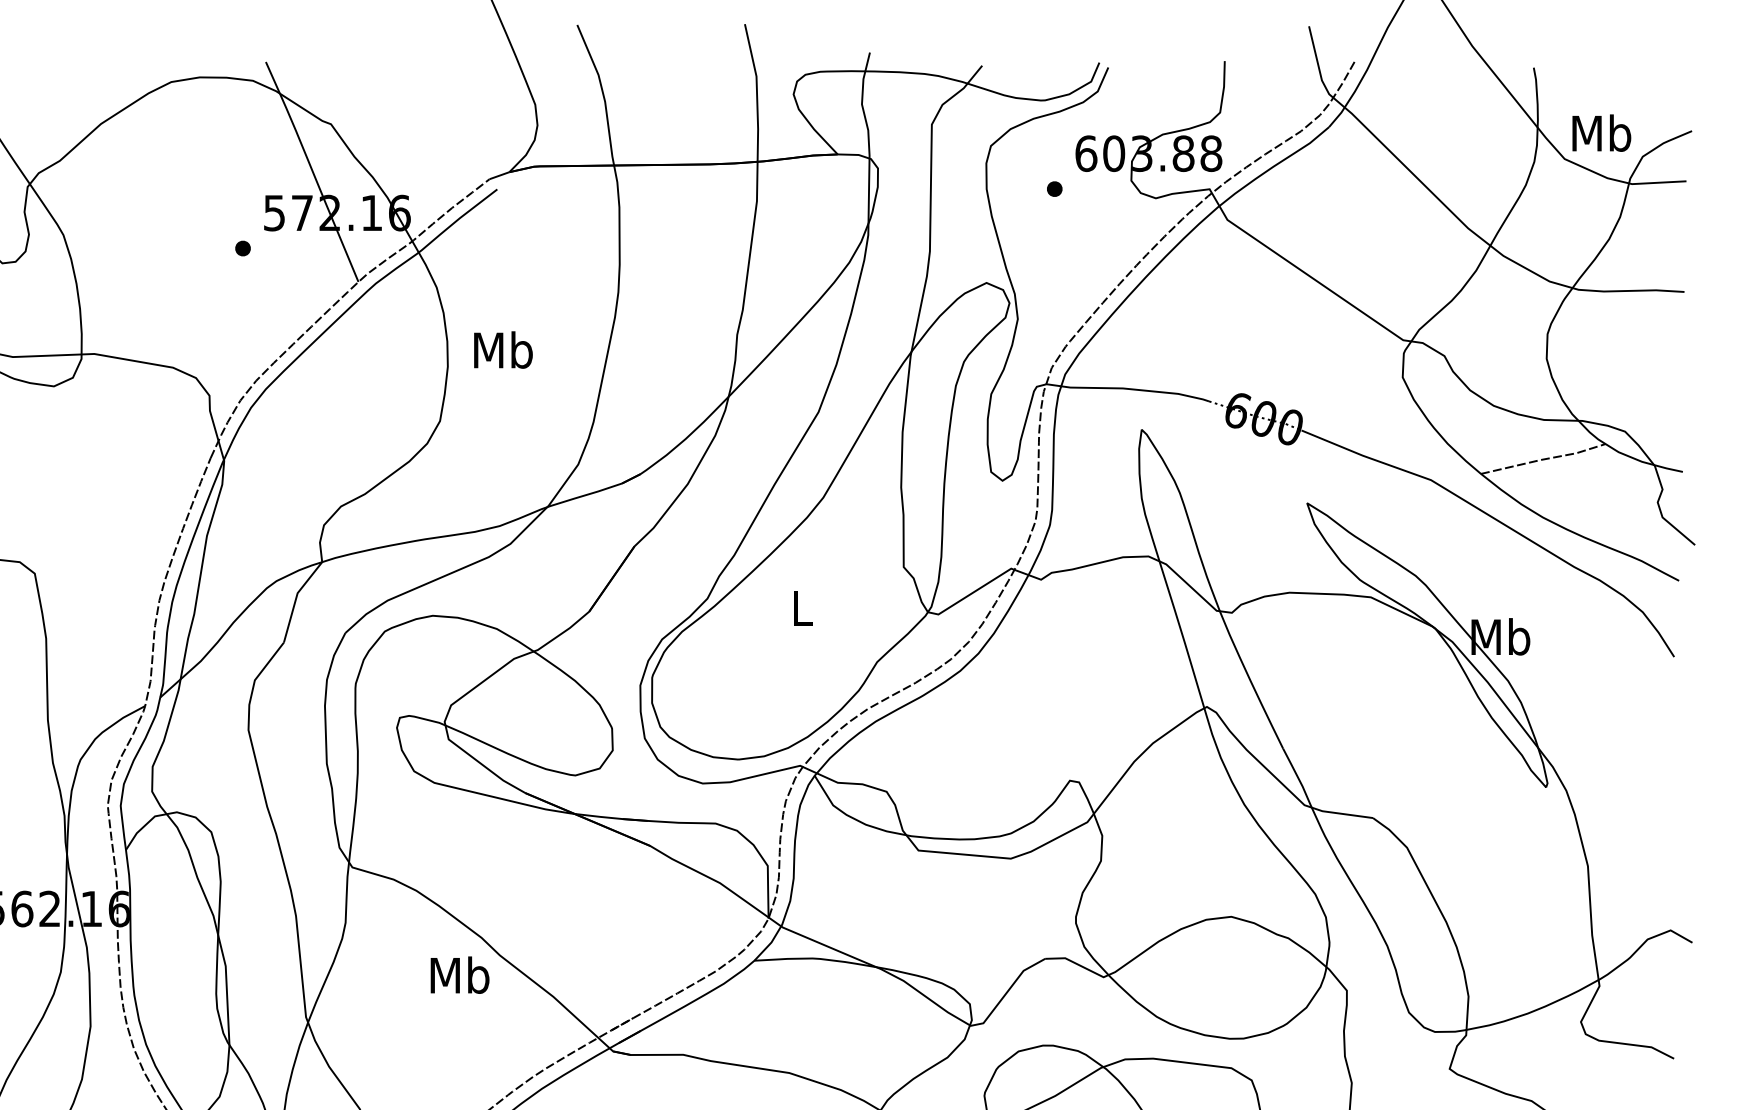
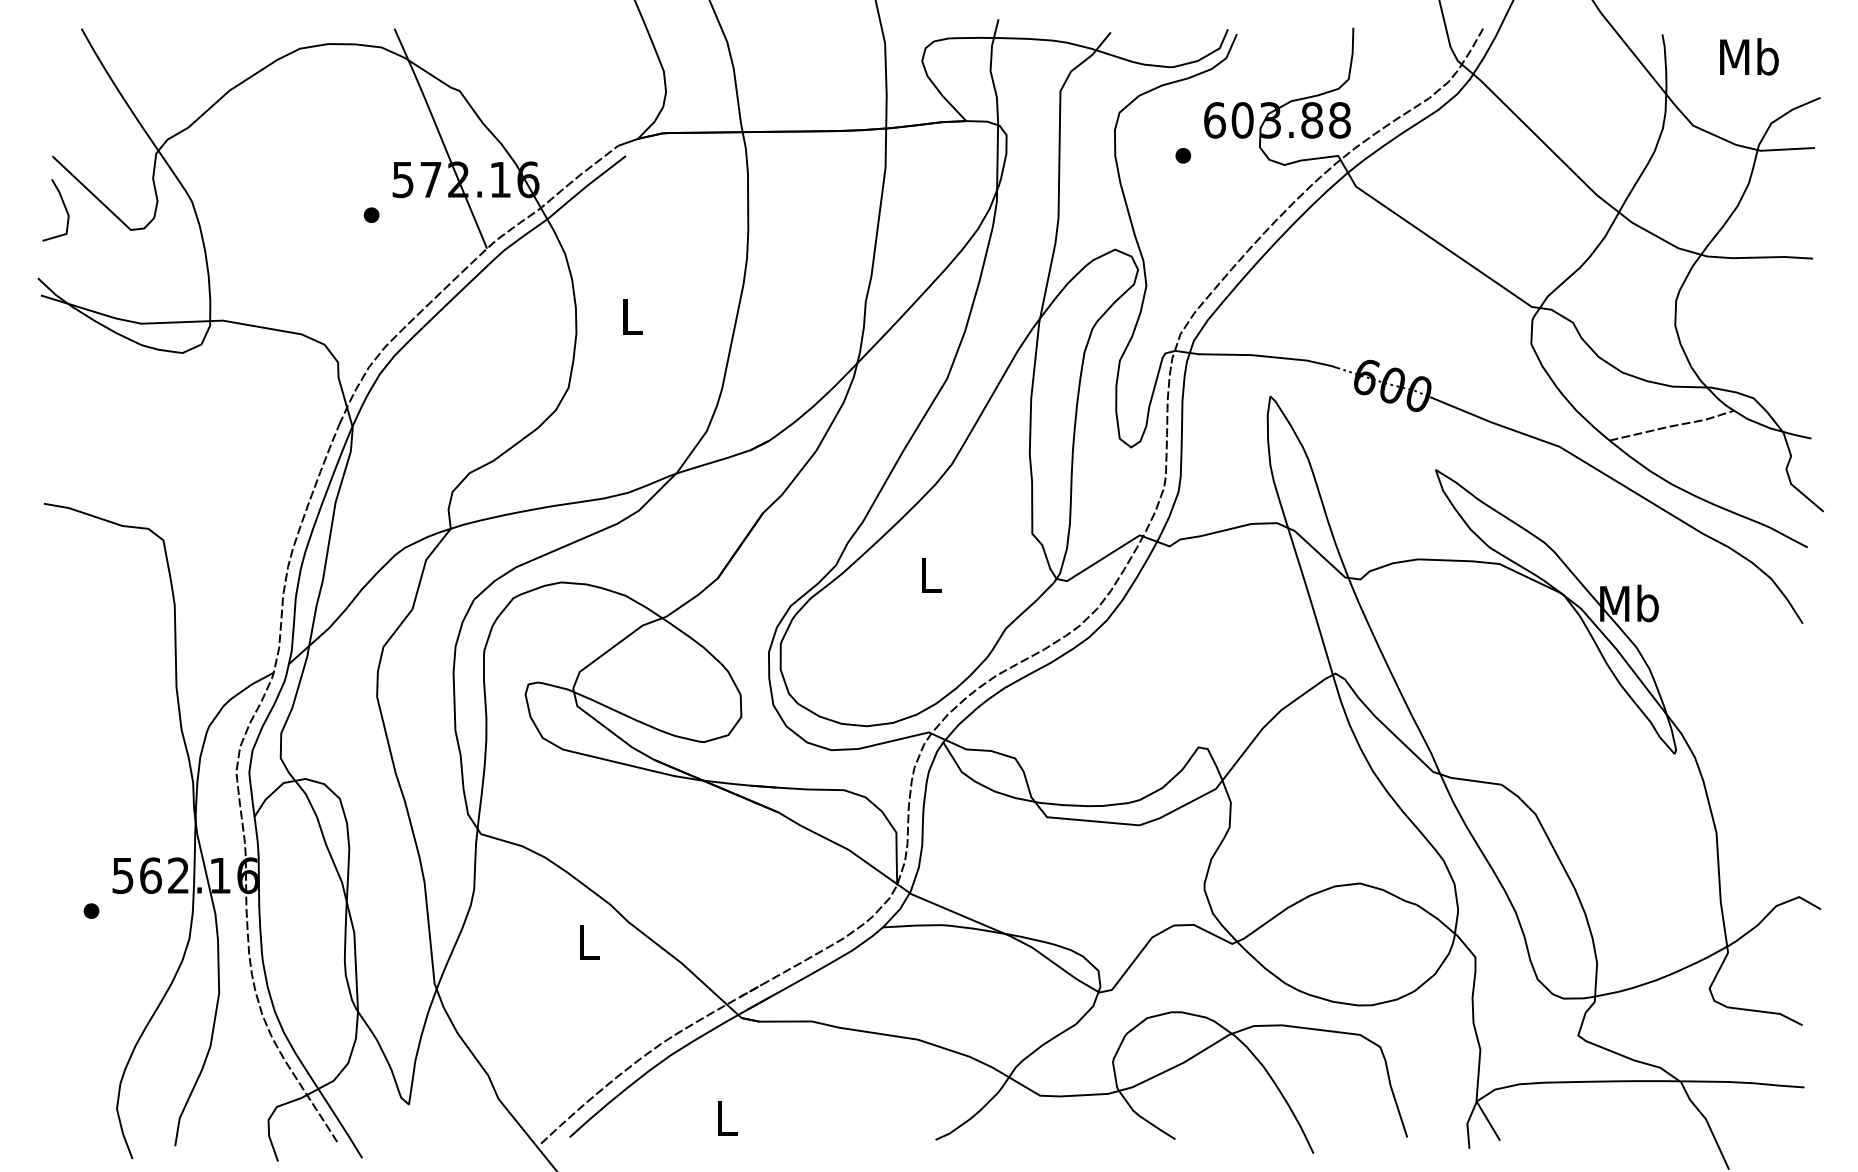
text: (1601, 132) -> (1749, 56), moved
text: (502, 349) -> (631, 316), Mb -> L
text: (459, 974) -> (588, 941), Mb -> L

